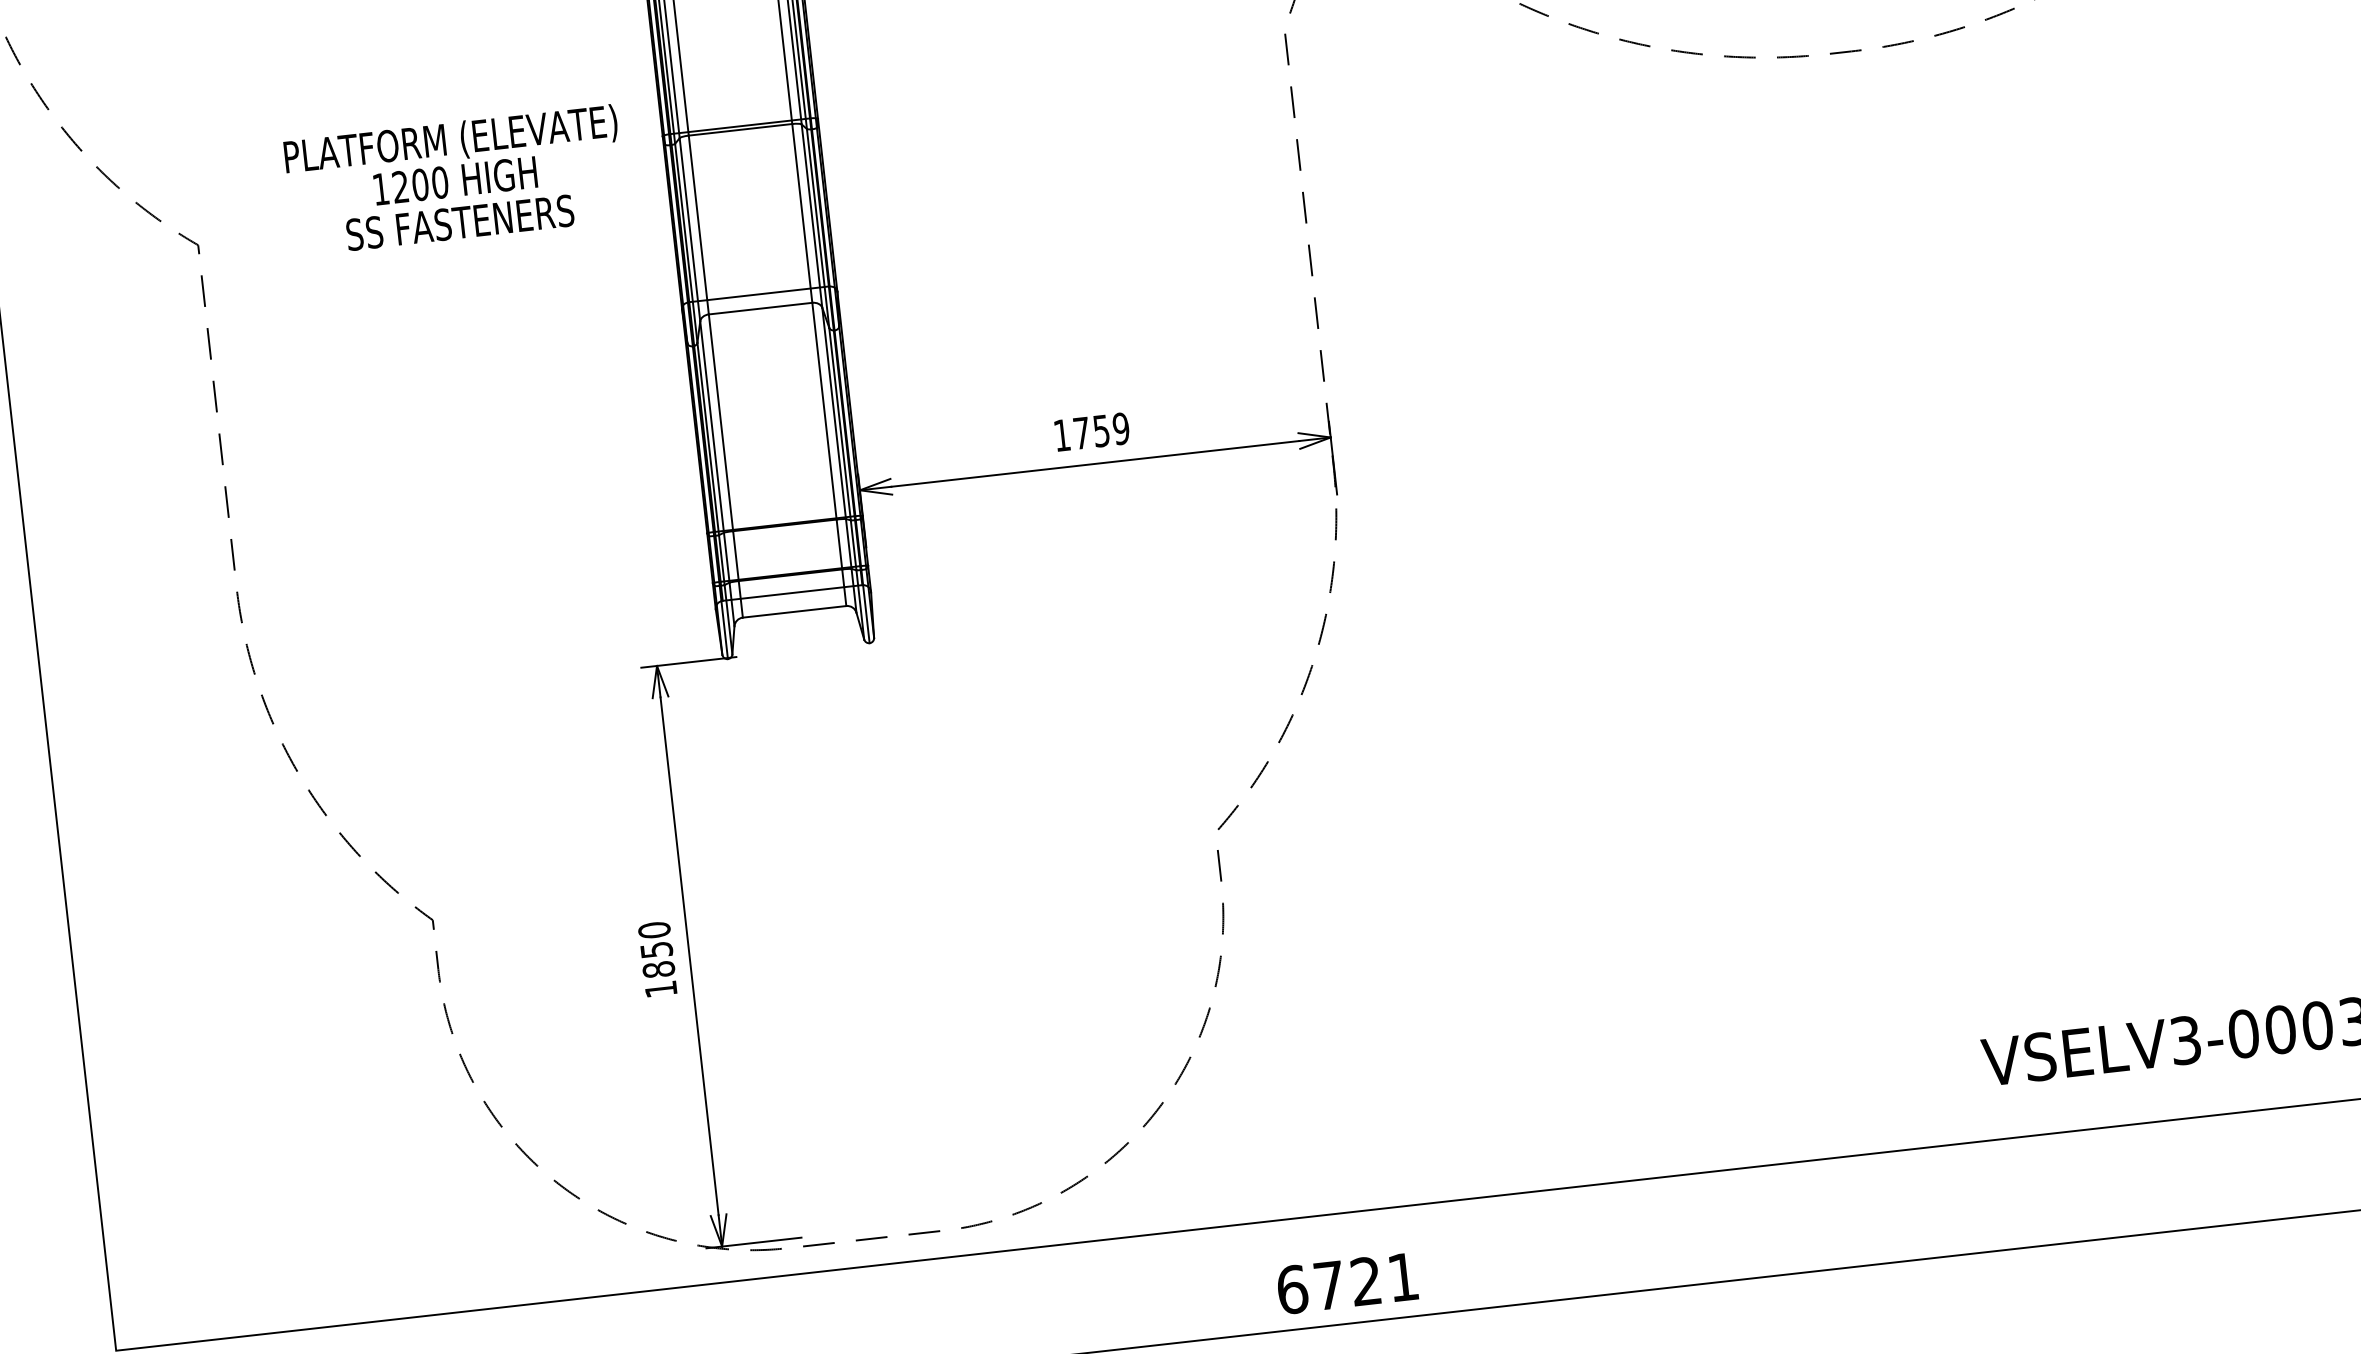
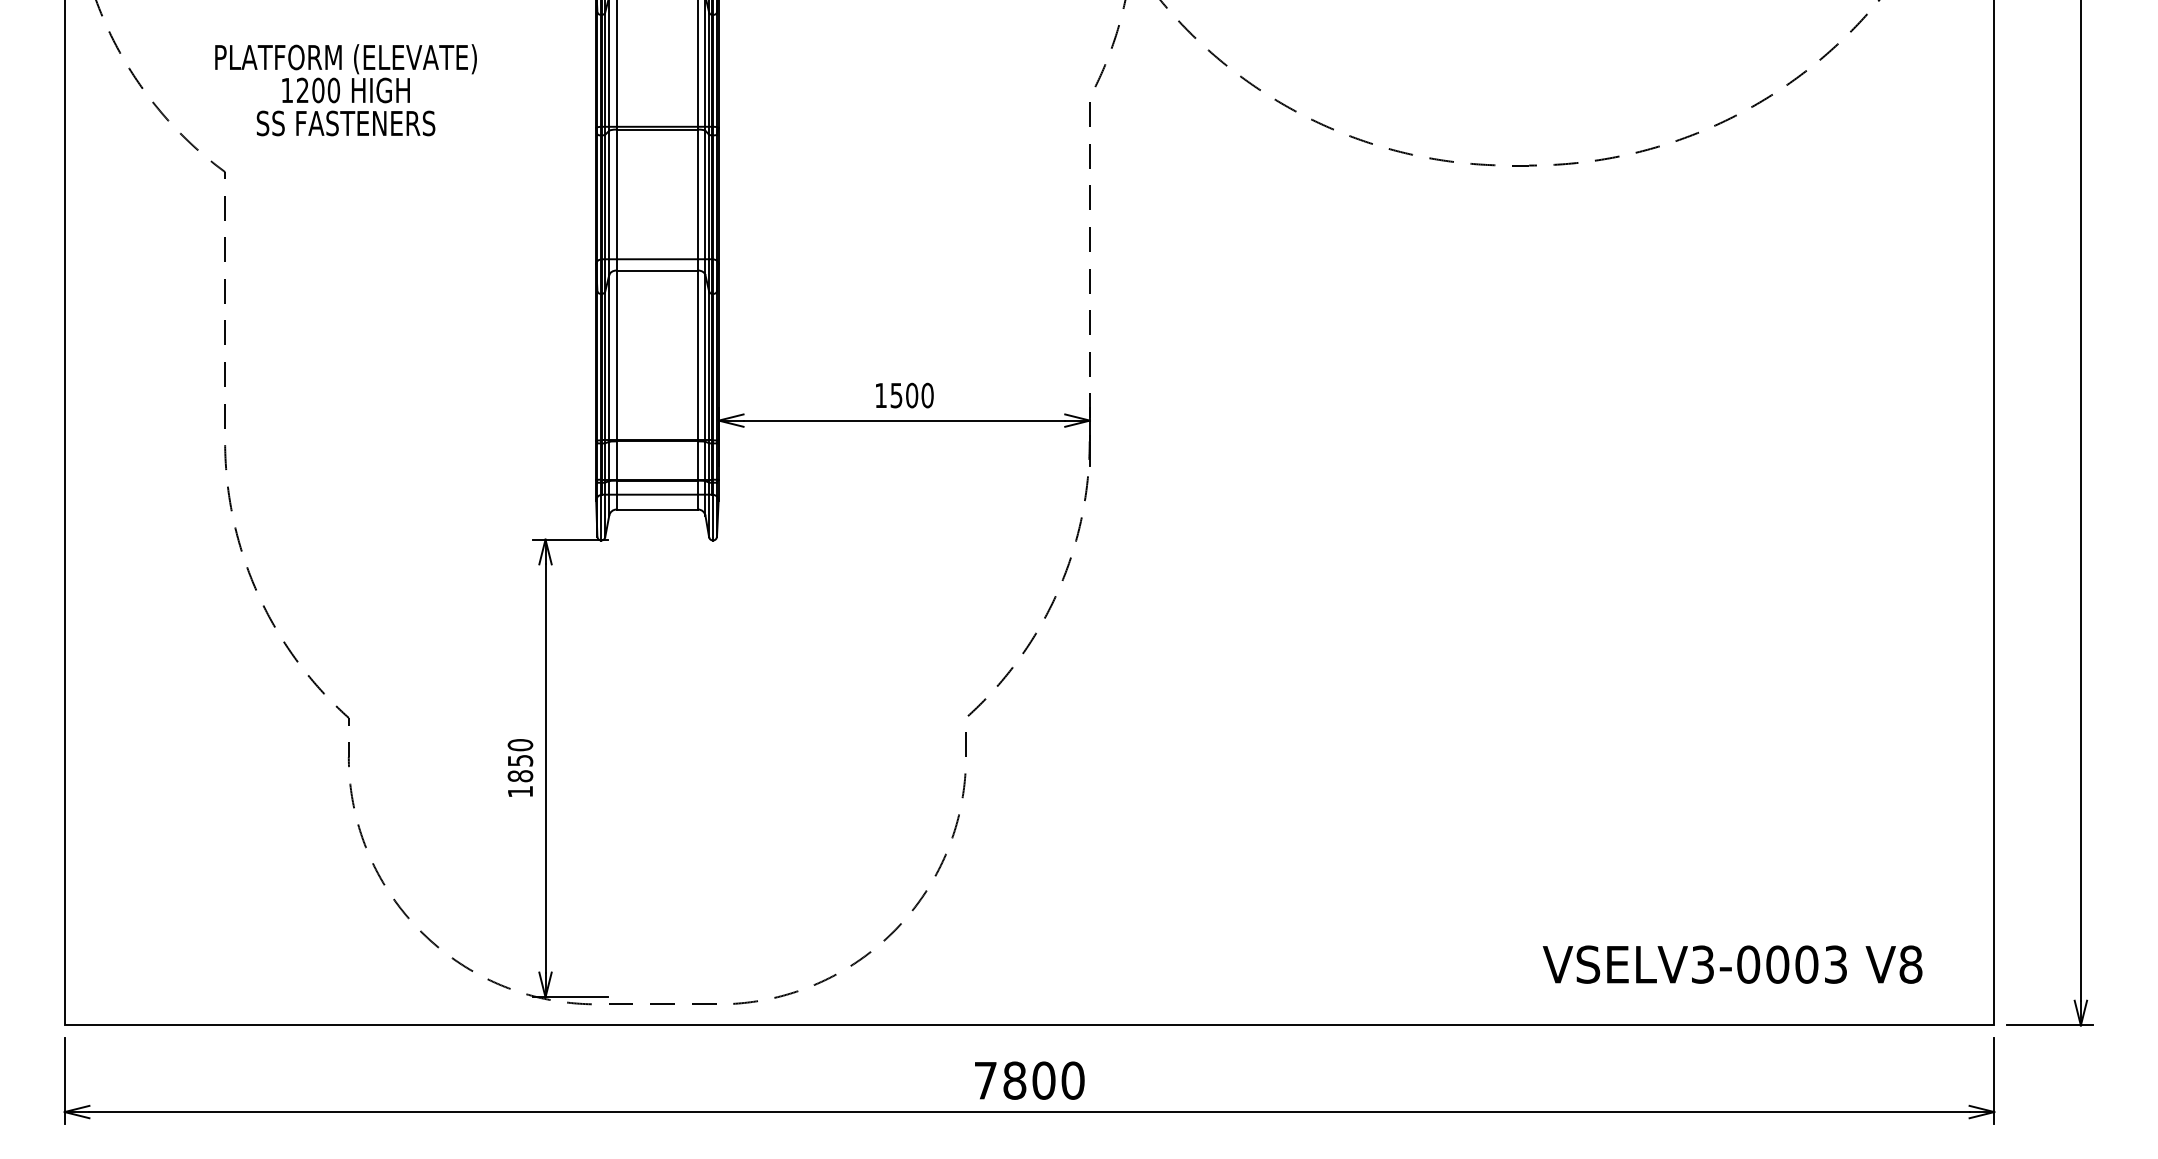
text: (454, 181) -> (345, 90), moved
text: (1100, 431) -> (911, 395), 1759 -> 1500
text: (1347, 1283) -> (1029, 1080), 6721 -> 7800

